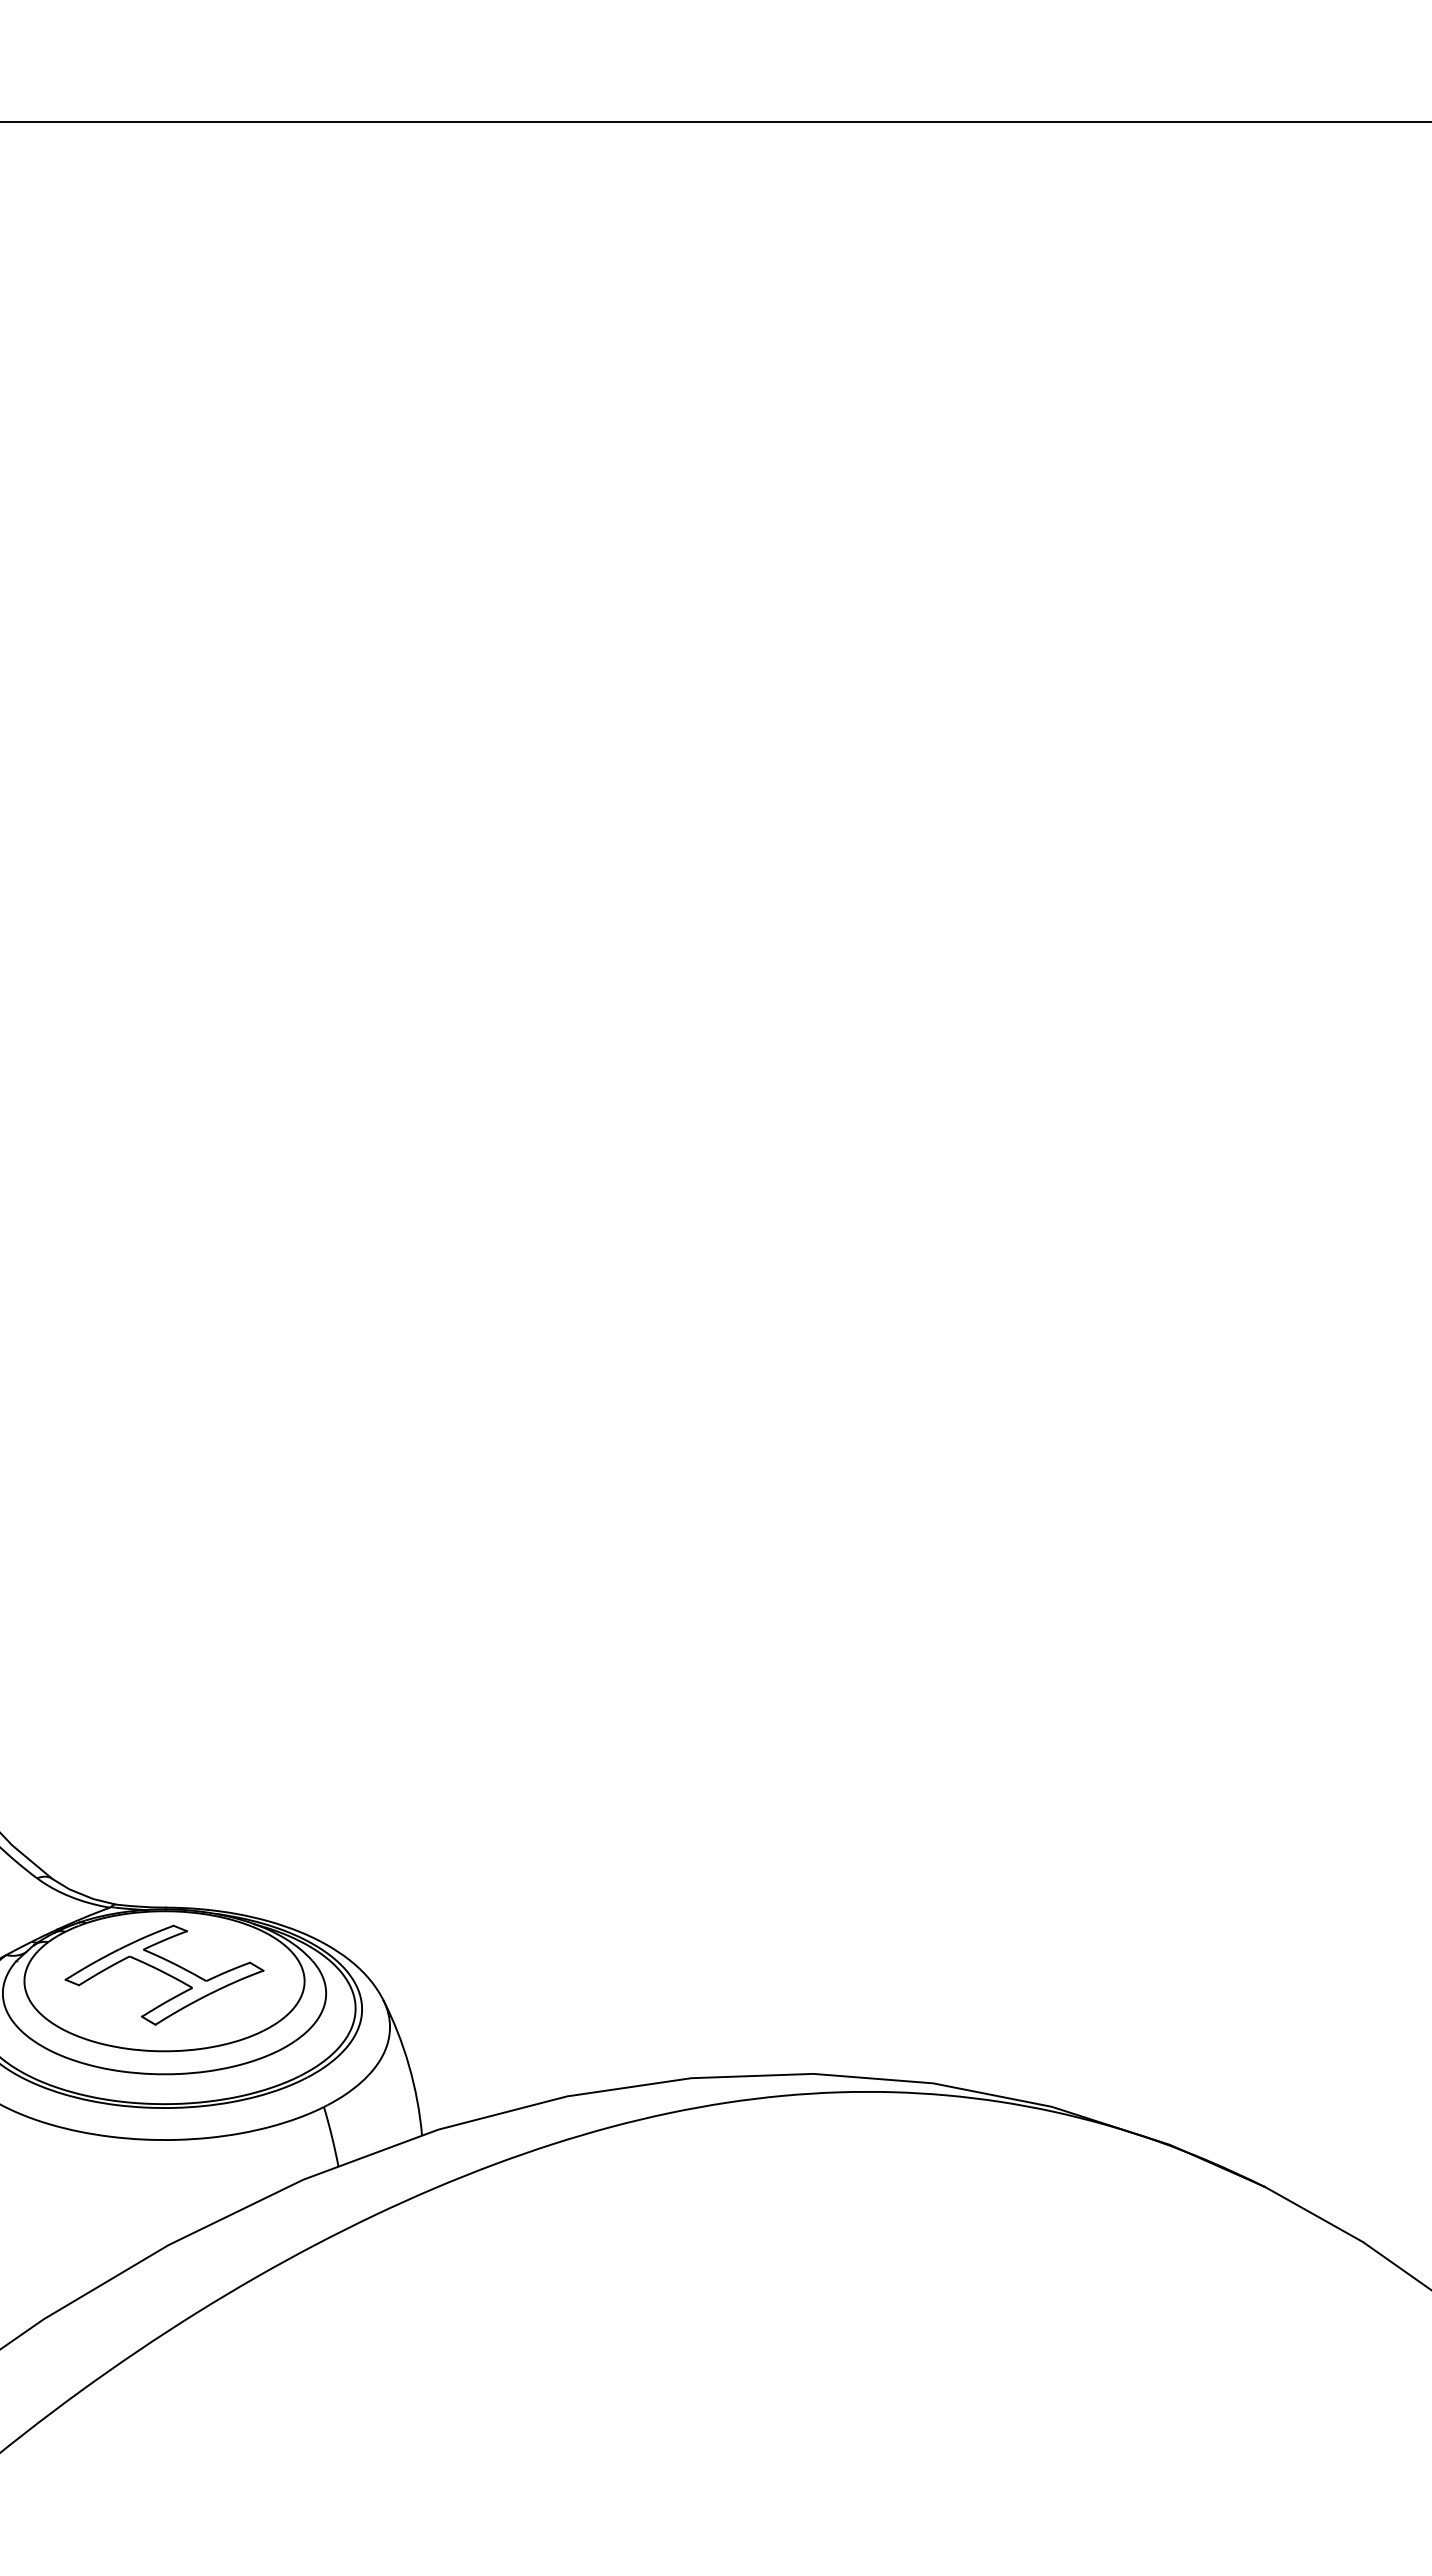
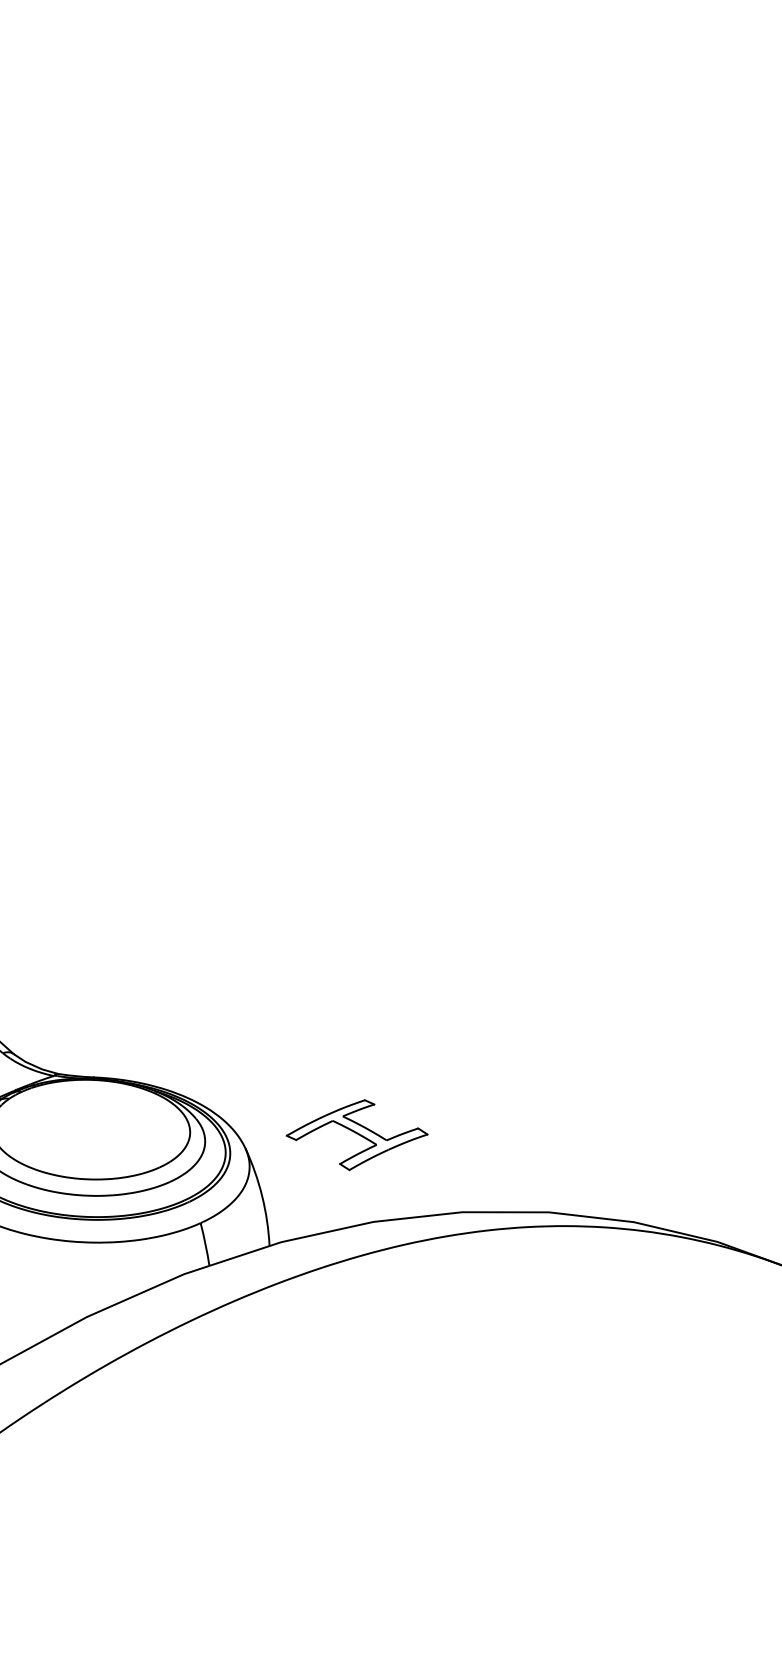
part: (164, 1974) -> (357, 1134), moved

